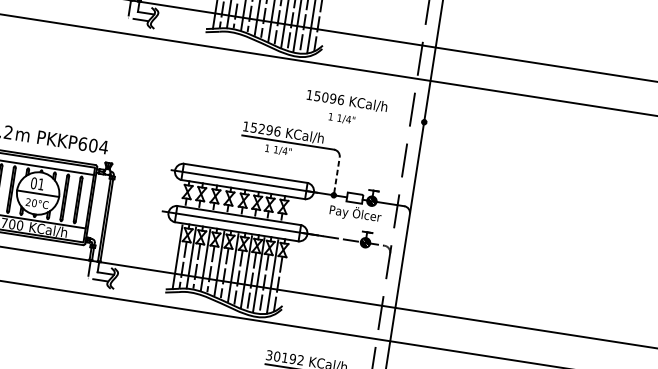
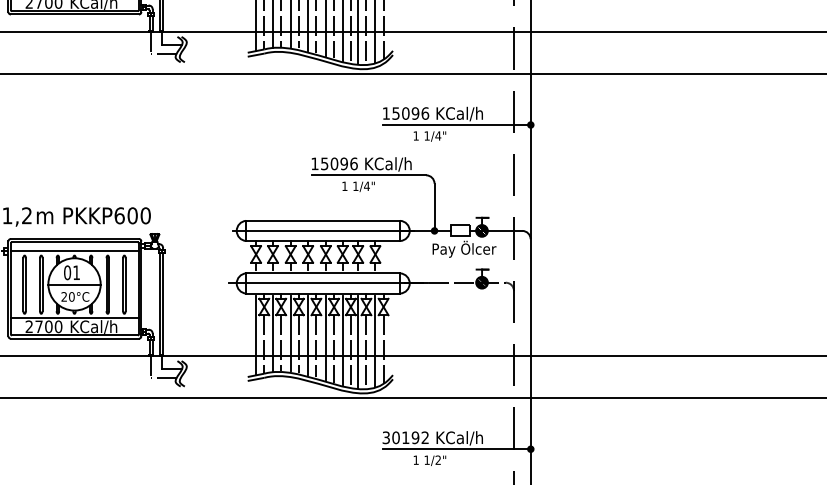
line: (364, 112) -> (456, 124), added
text: (261, 128) -> (334, 163), 15296 -> 15096
text: (103, 146) -> (145, 215), PKKP604 -> PKKP600
line: (336, 174) -> (434, 205), dashed -> solid

